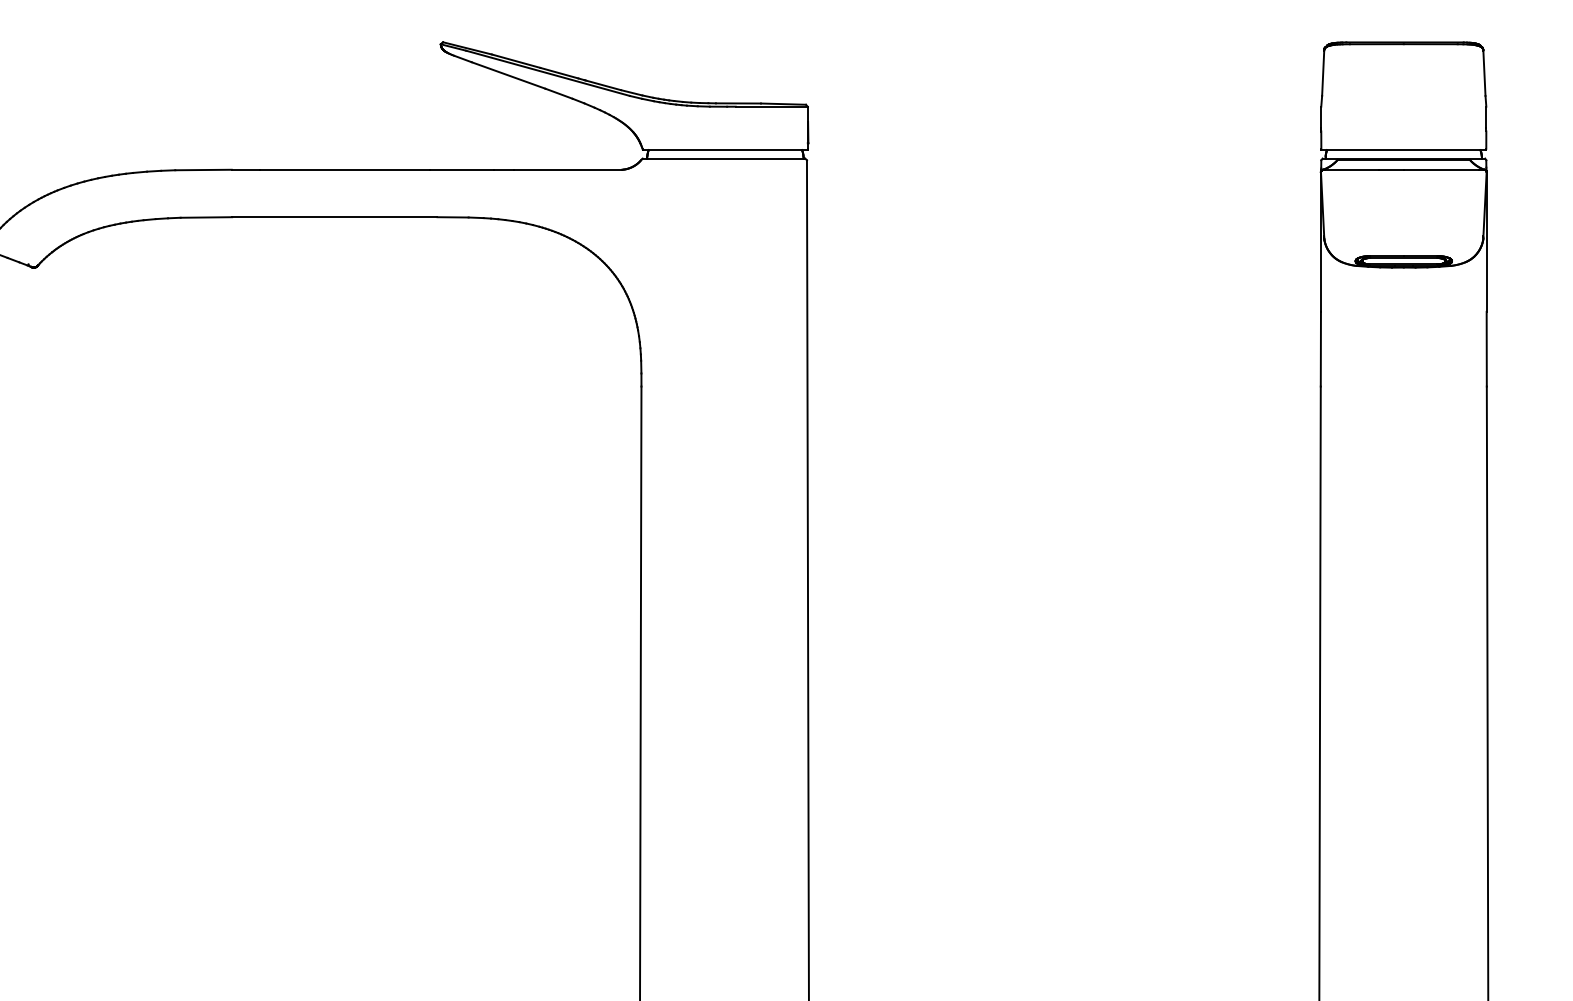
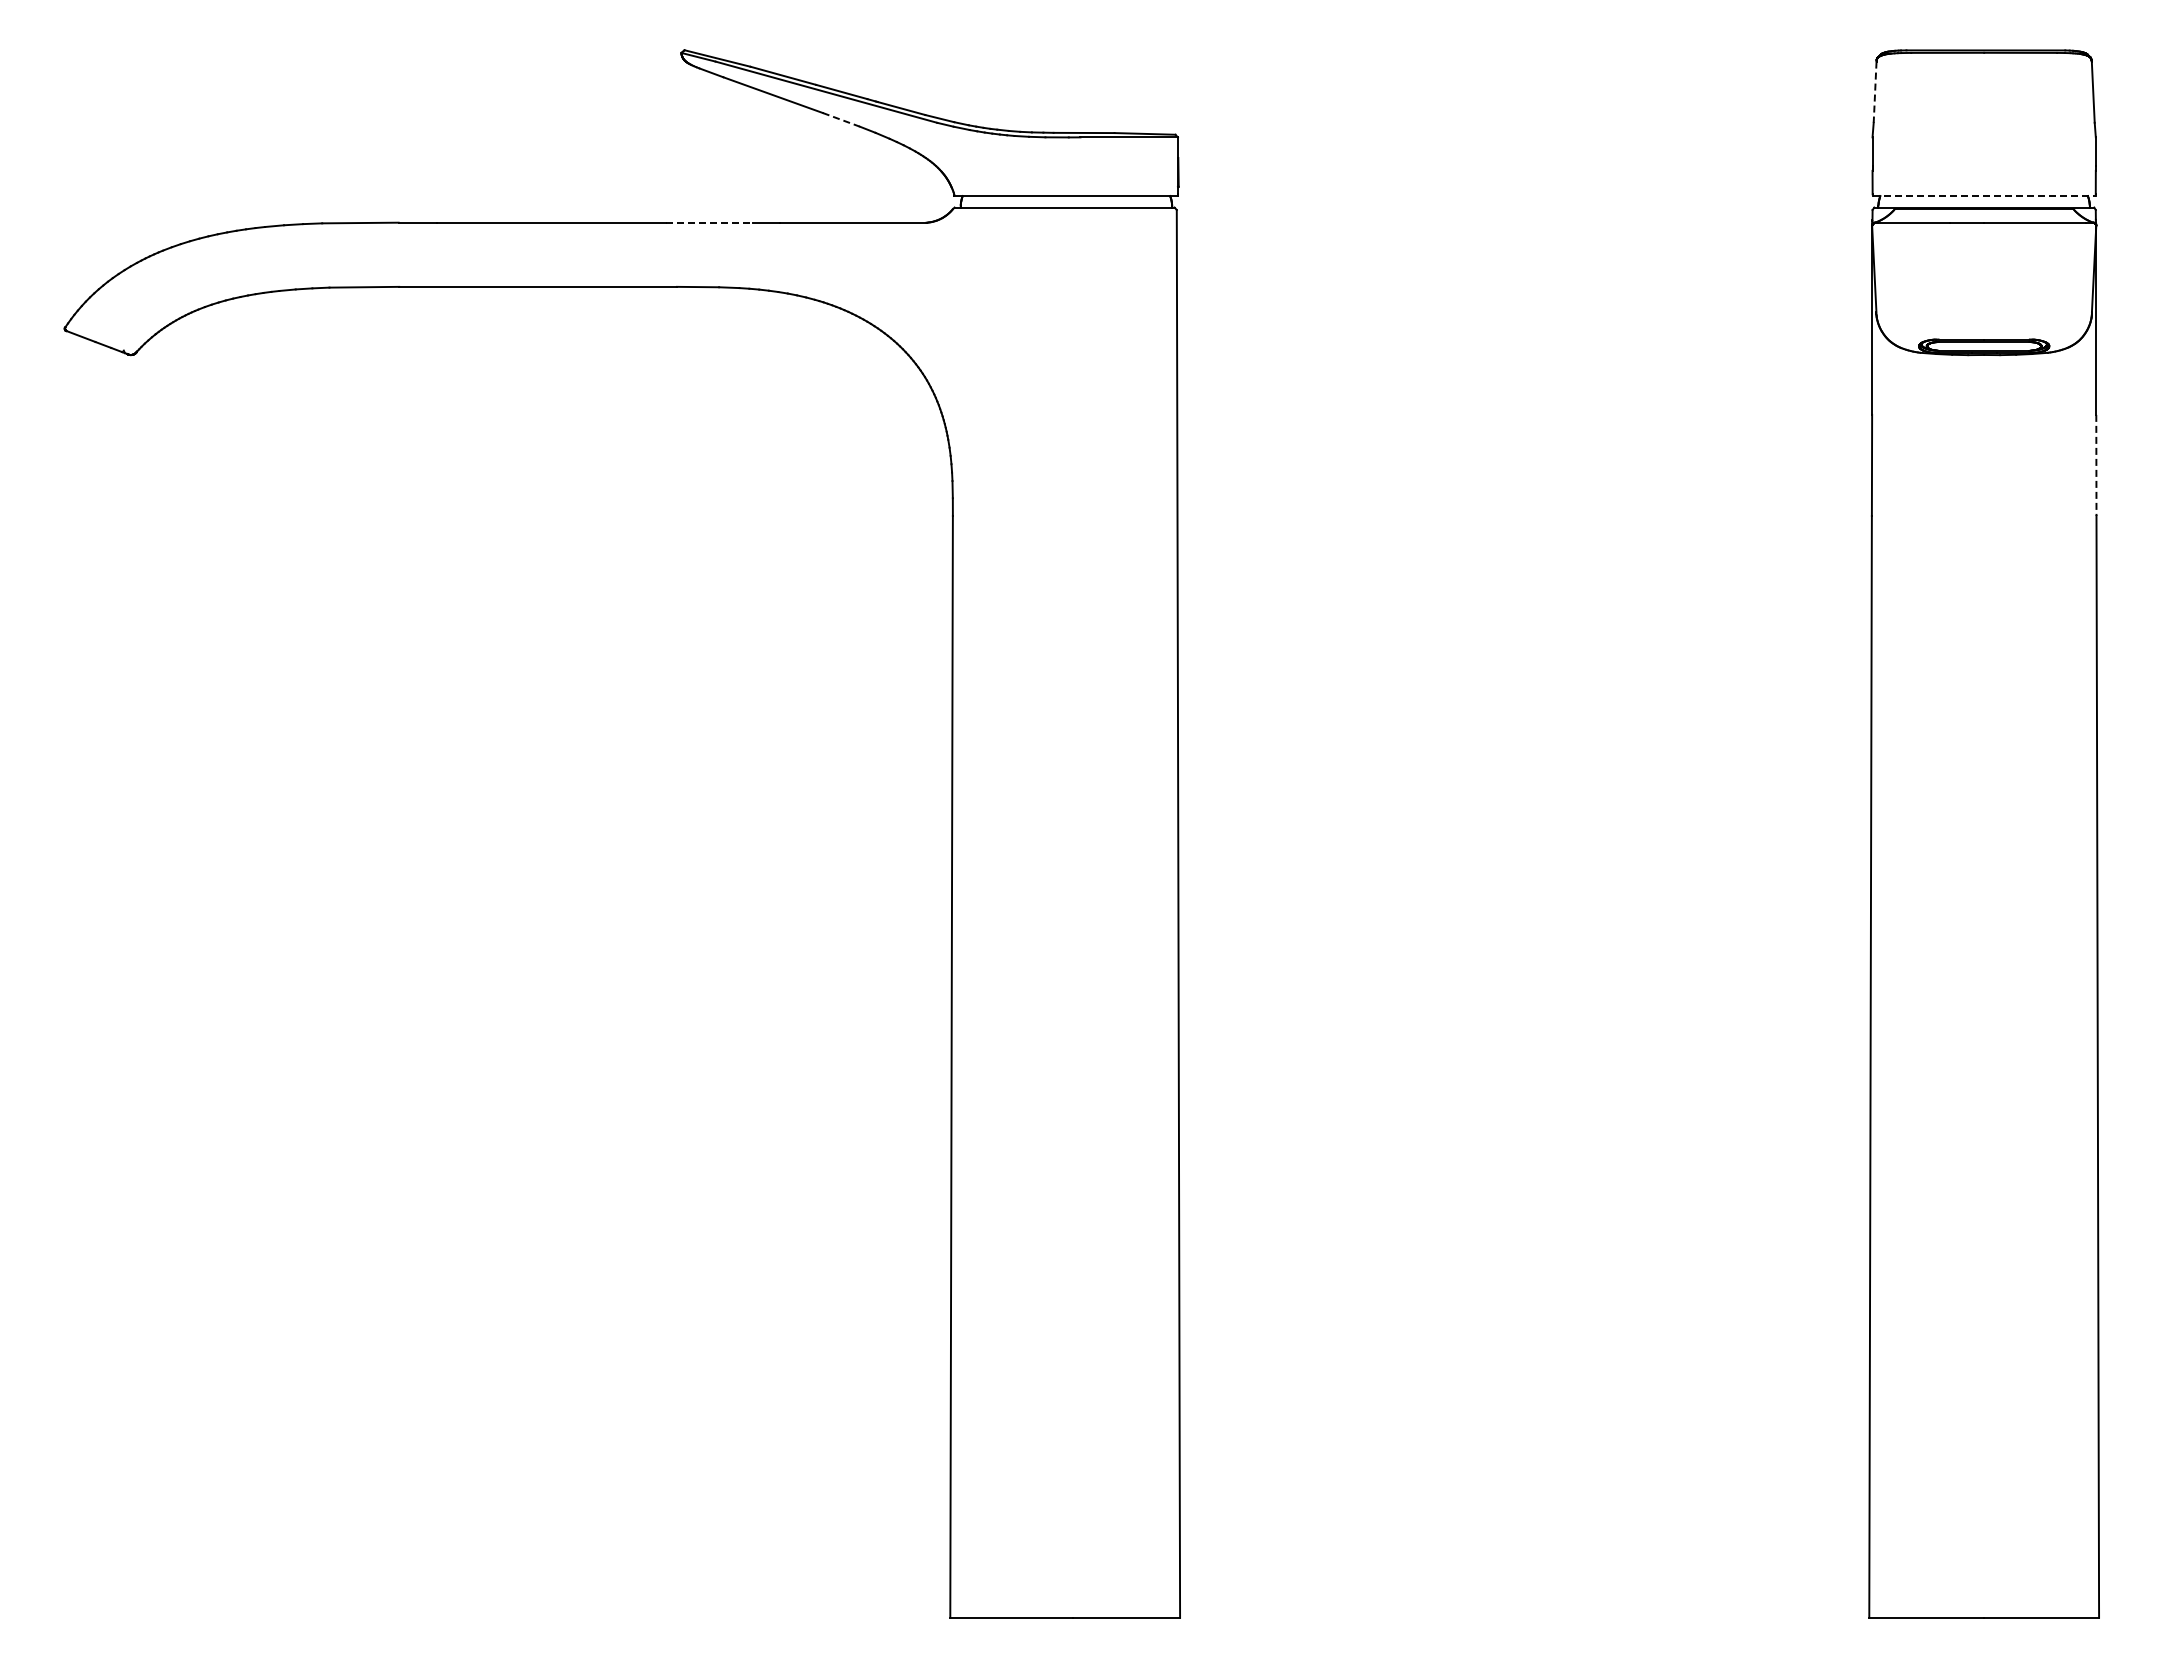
line: (1323, 73) -> (1875, 92), solid -> dashed
line: (559, 93) -> (841, 119), solid -> dashed
line: (1404, 150) -> (1984, 196), solid -> dashed
line: (462, 169) -> (710, 222), solid -> dashed
line: (1486, 349) -> (2096, 465), solid -> dashed

